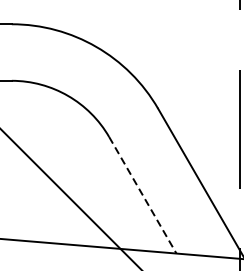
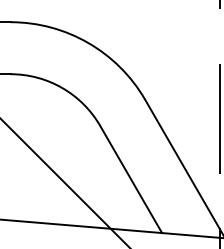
line: (143, 195) -> (131, 179), dashed -> solid

